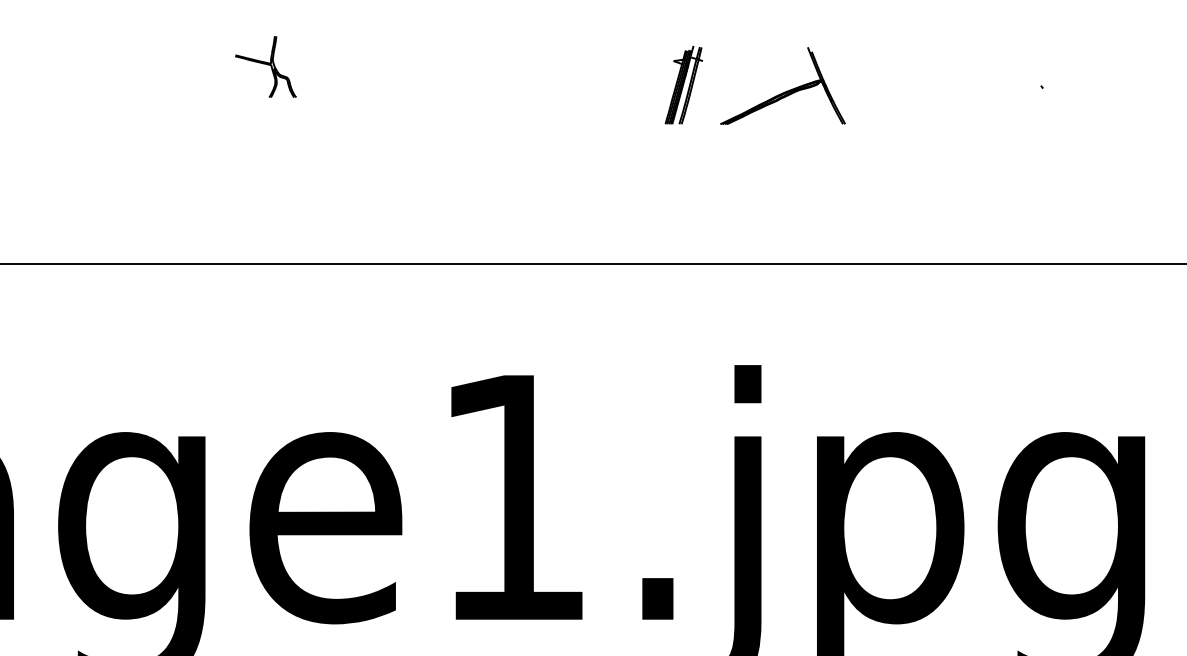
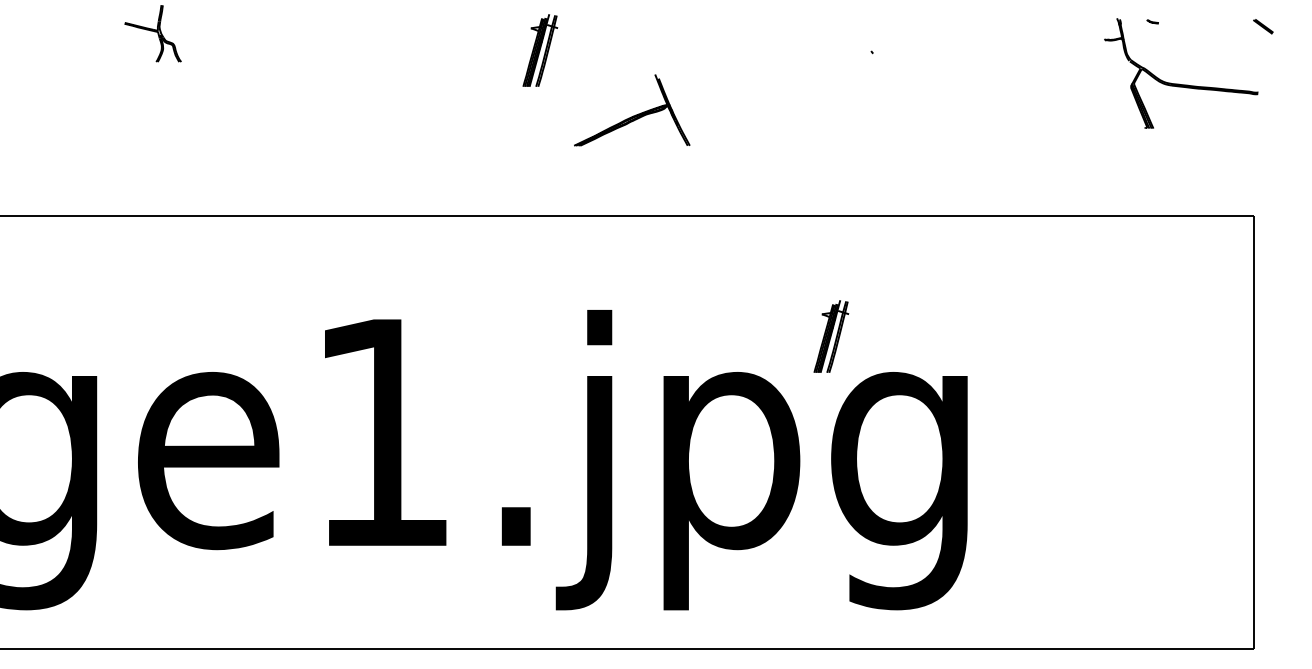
part: (783, 86) -> (632, 110), moved
part: (998, 393) -> (831, 336), added

